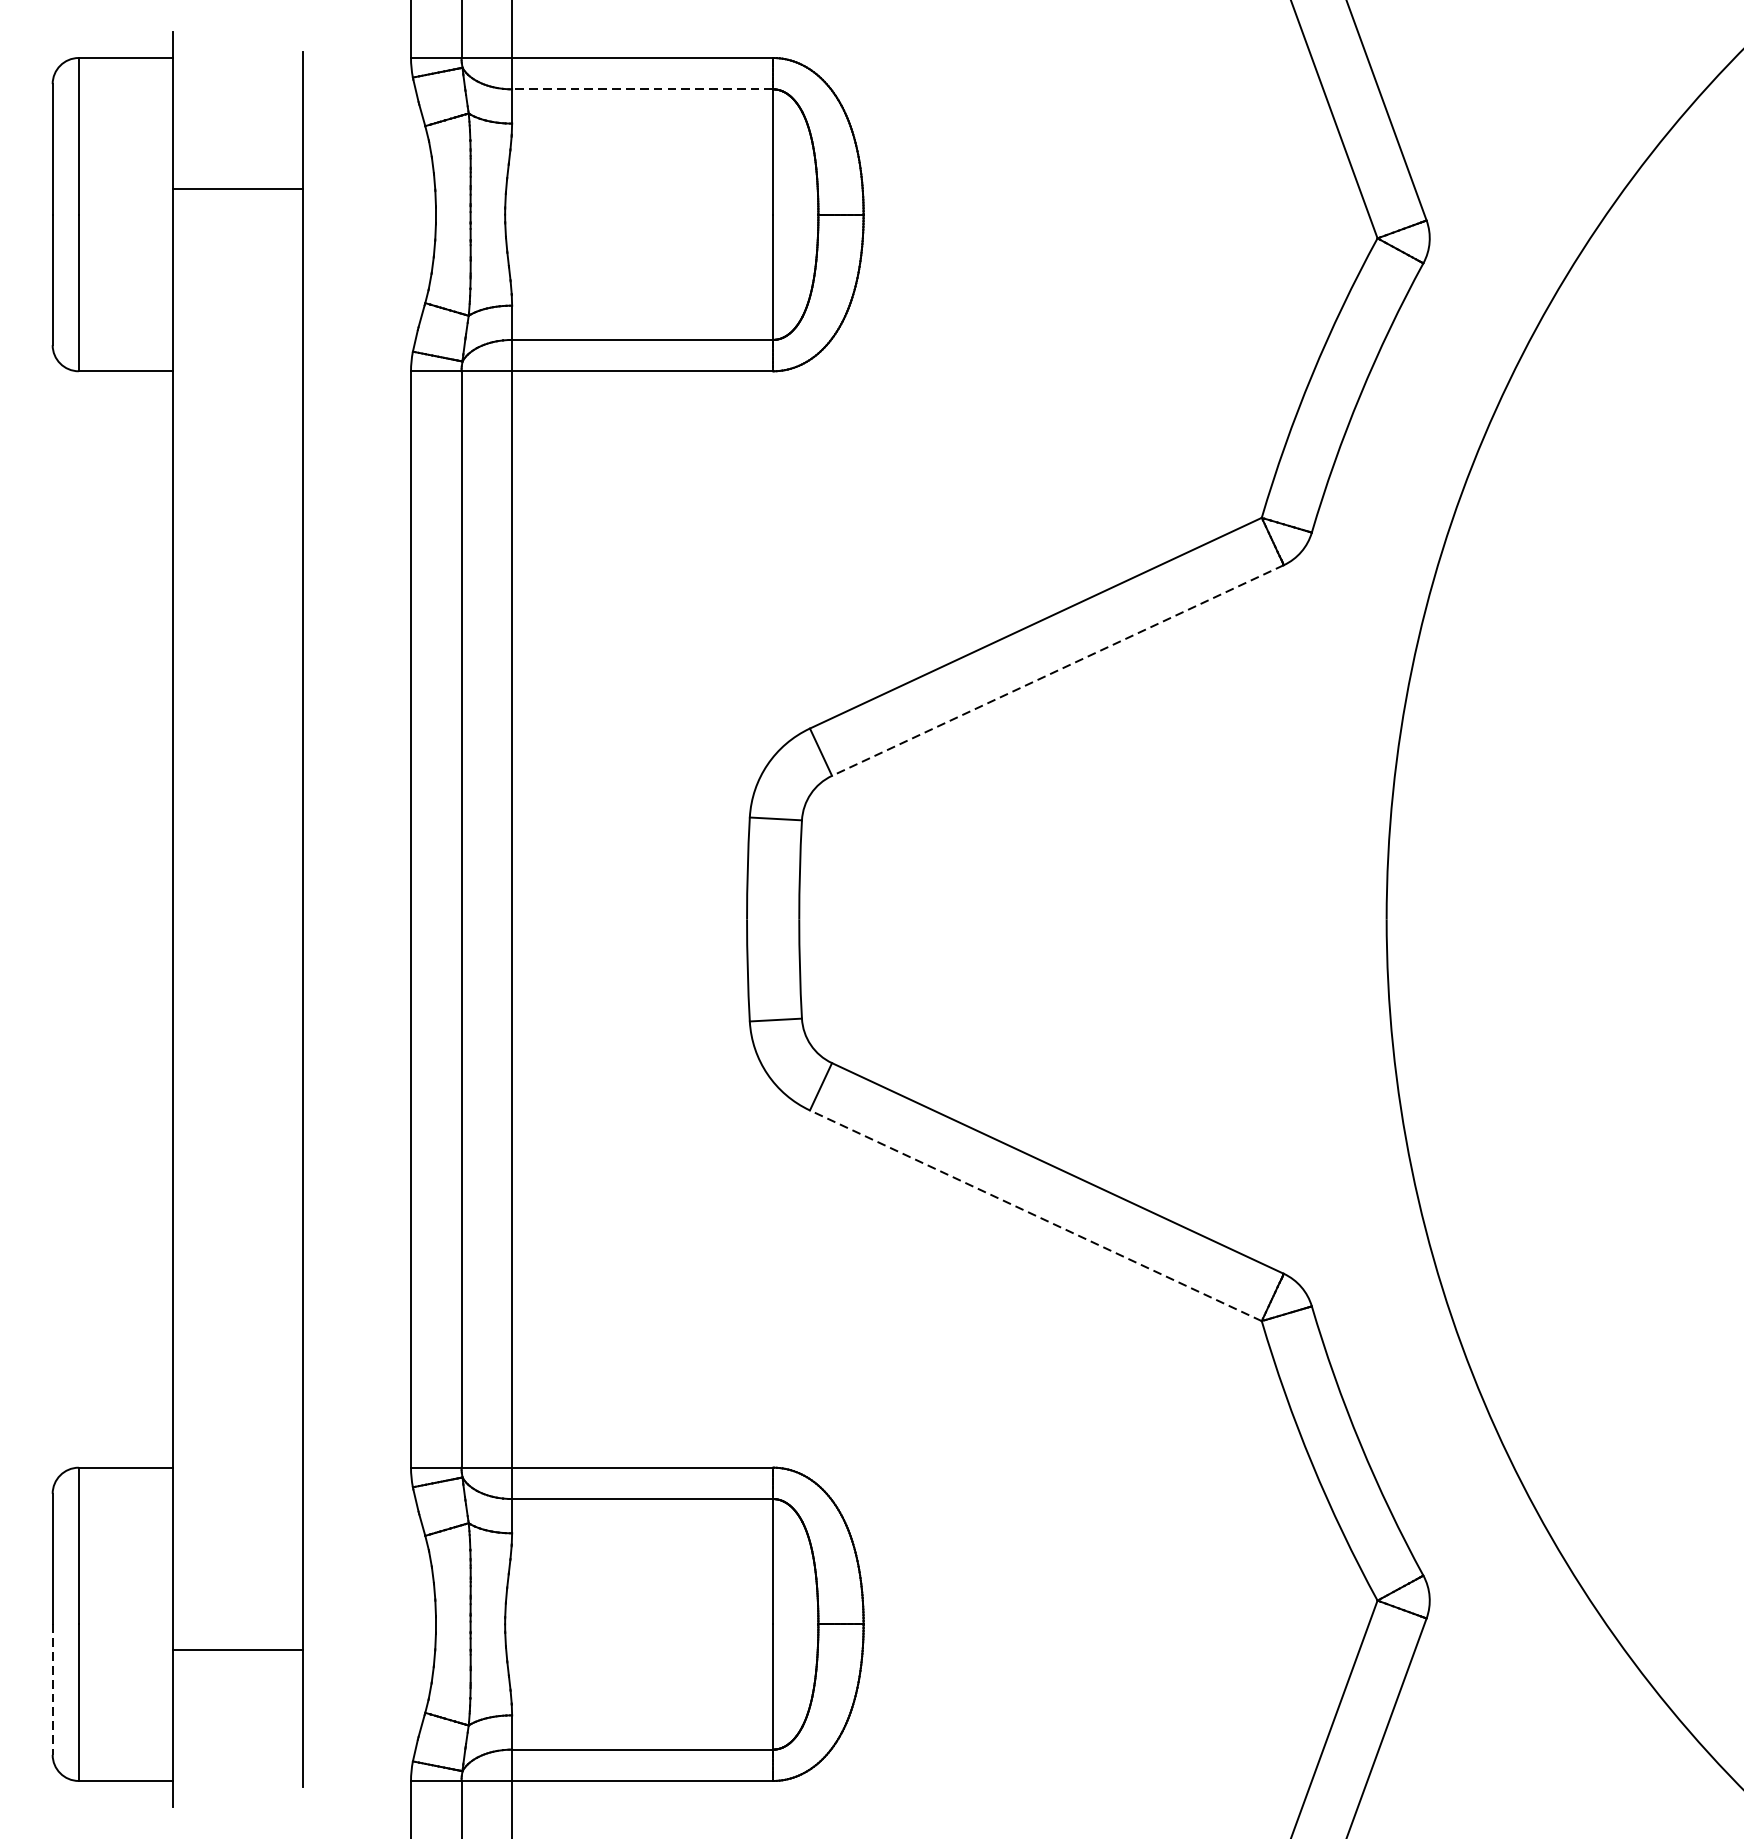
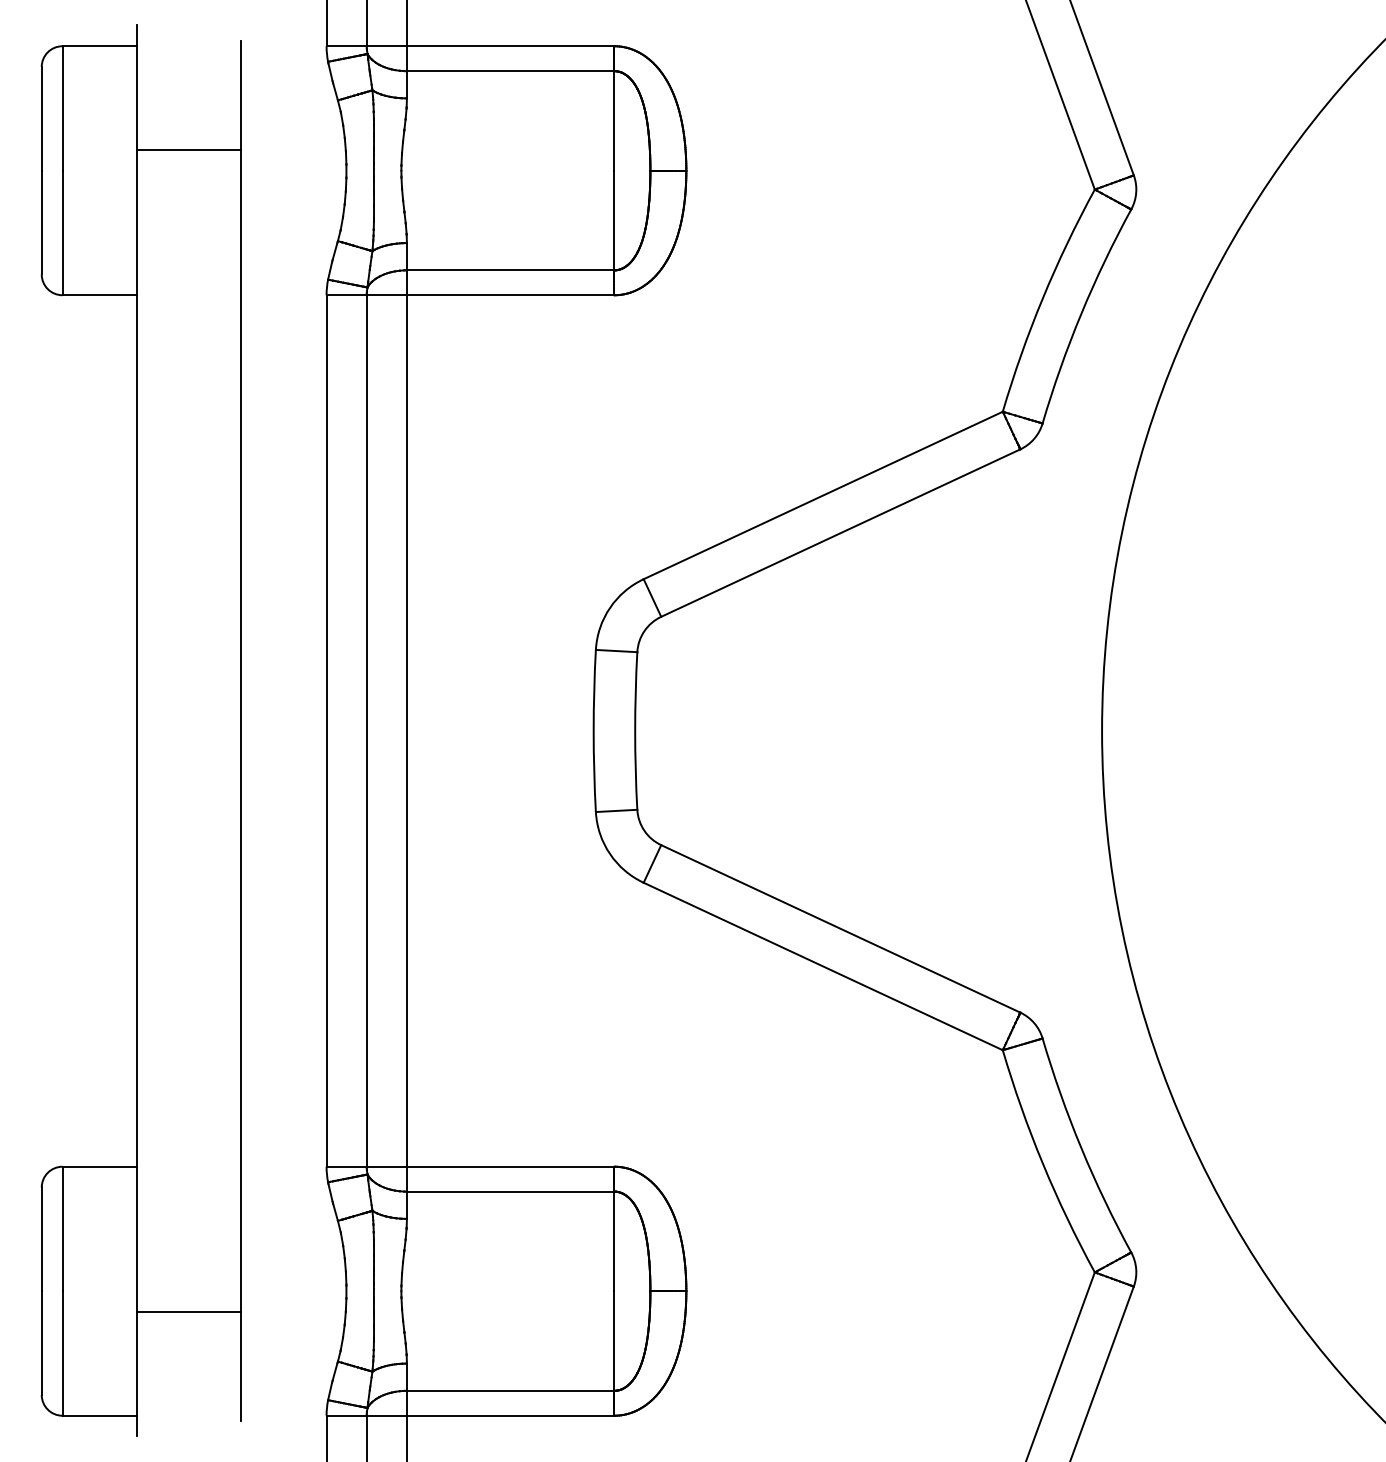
line: (642, 89) -> (510, 71), dashed -> solid
line: (1057, 671) -> (840, 533), dashed -> solid
line: (1034, 1215) -> (822, 966), dashed -> solid
line: (52, 1690) -> (41, 1343), dashed -> solid

